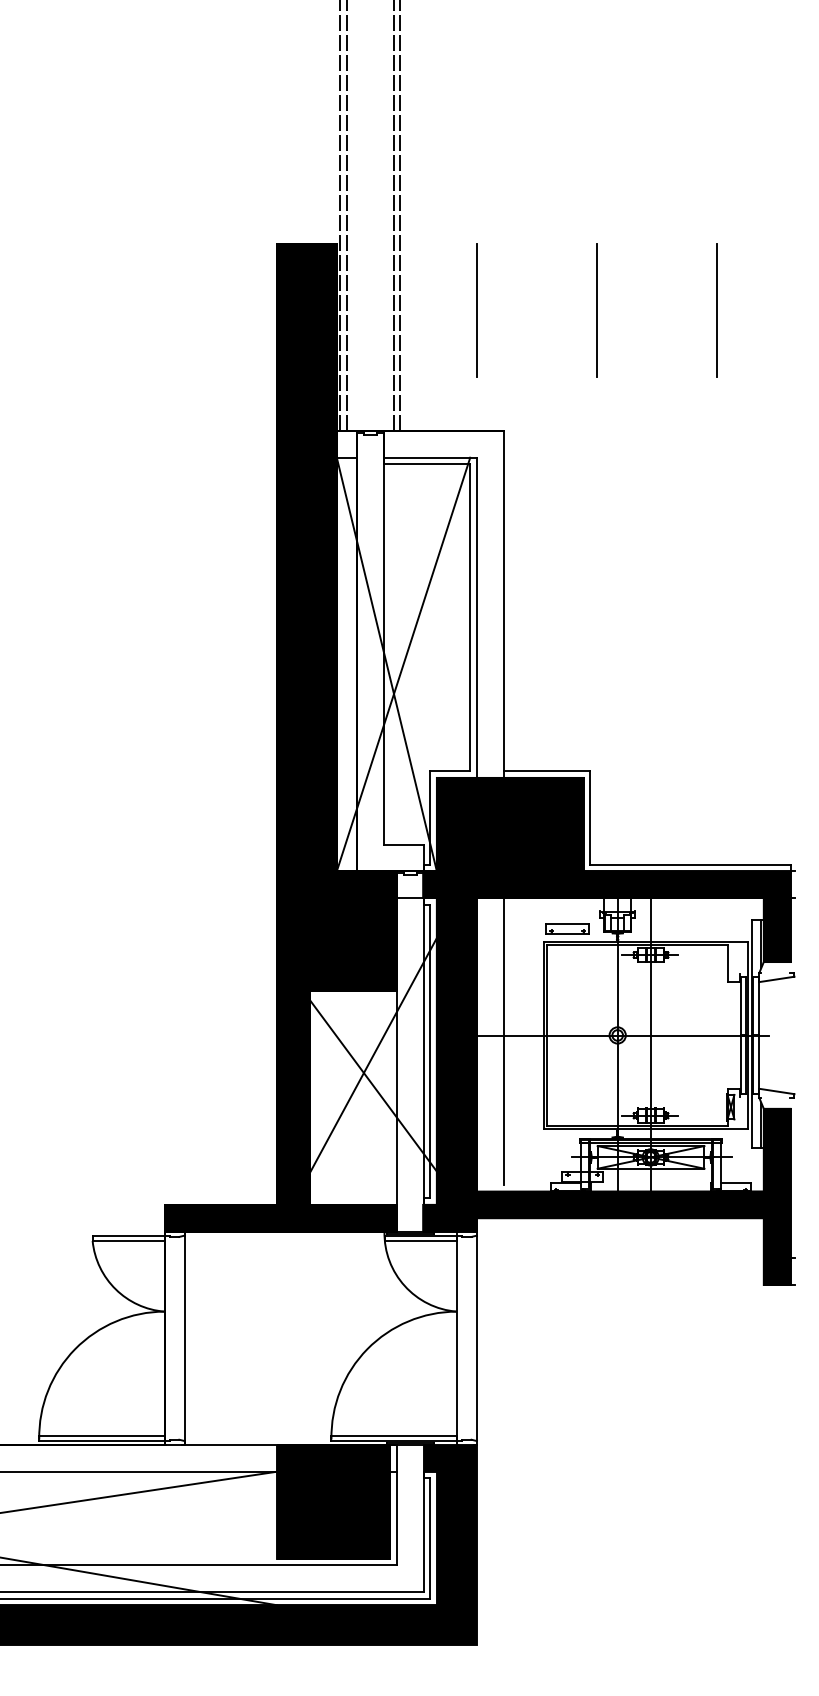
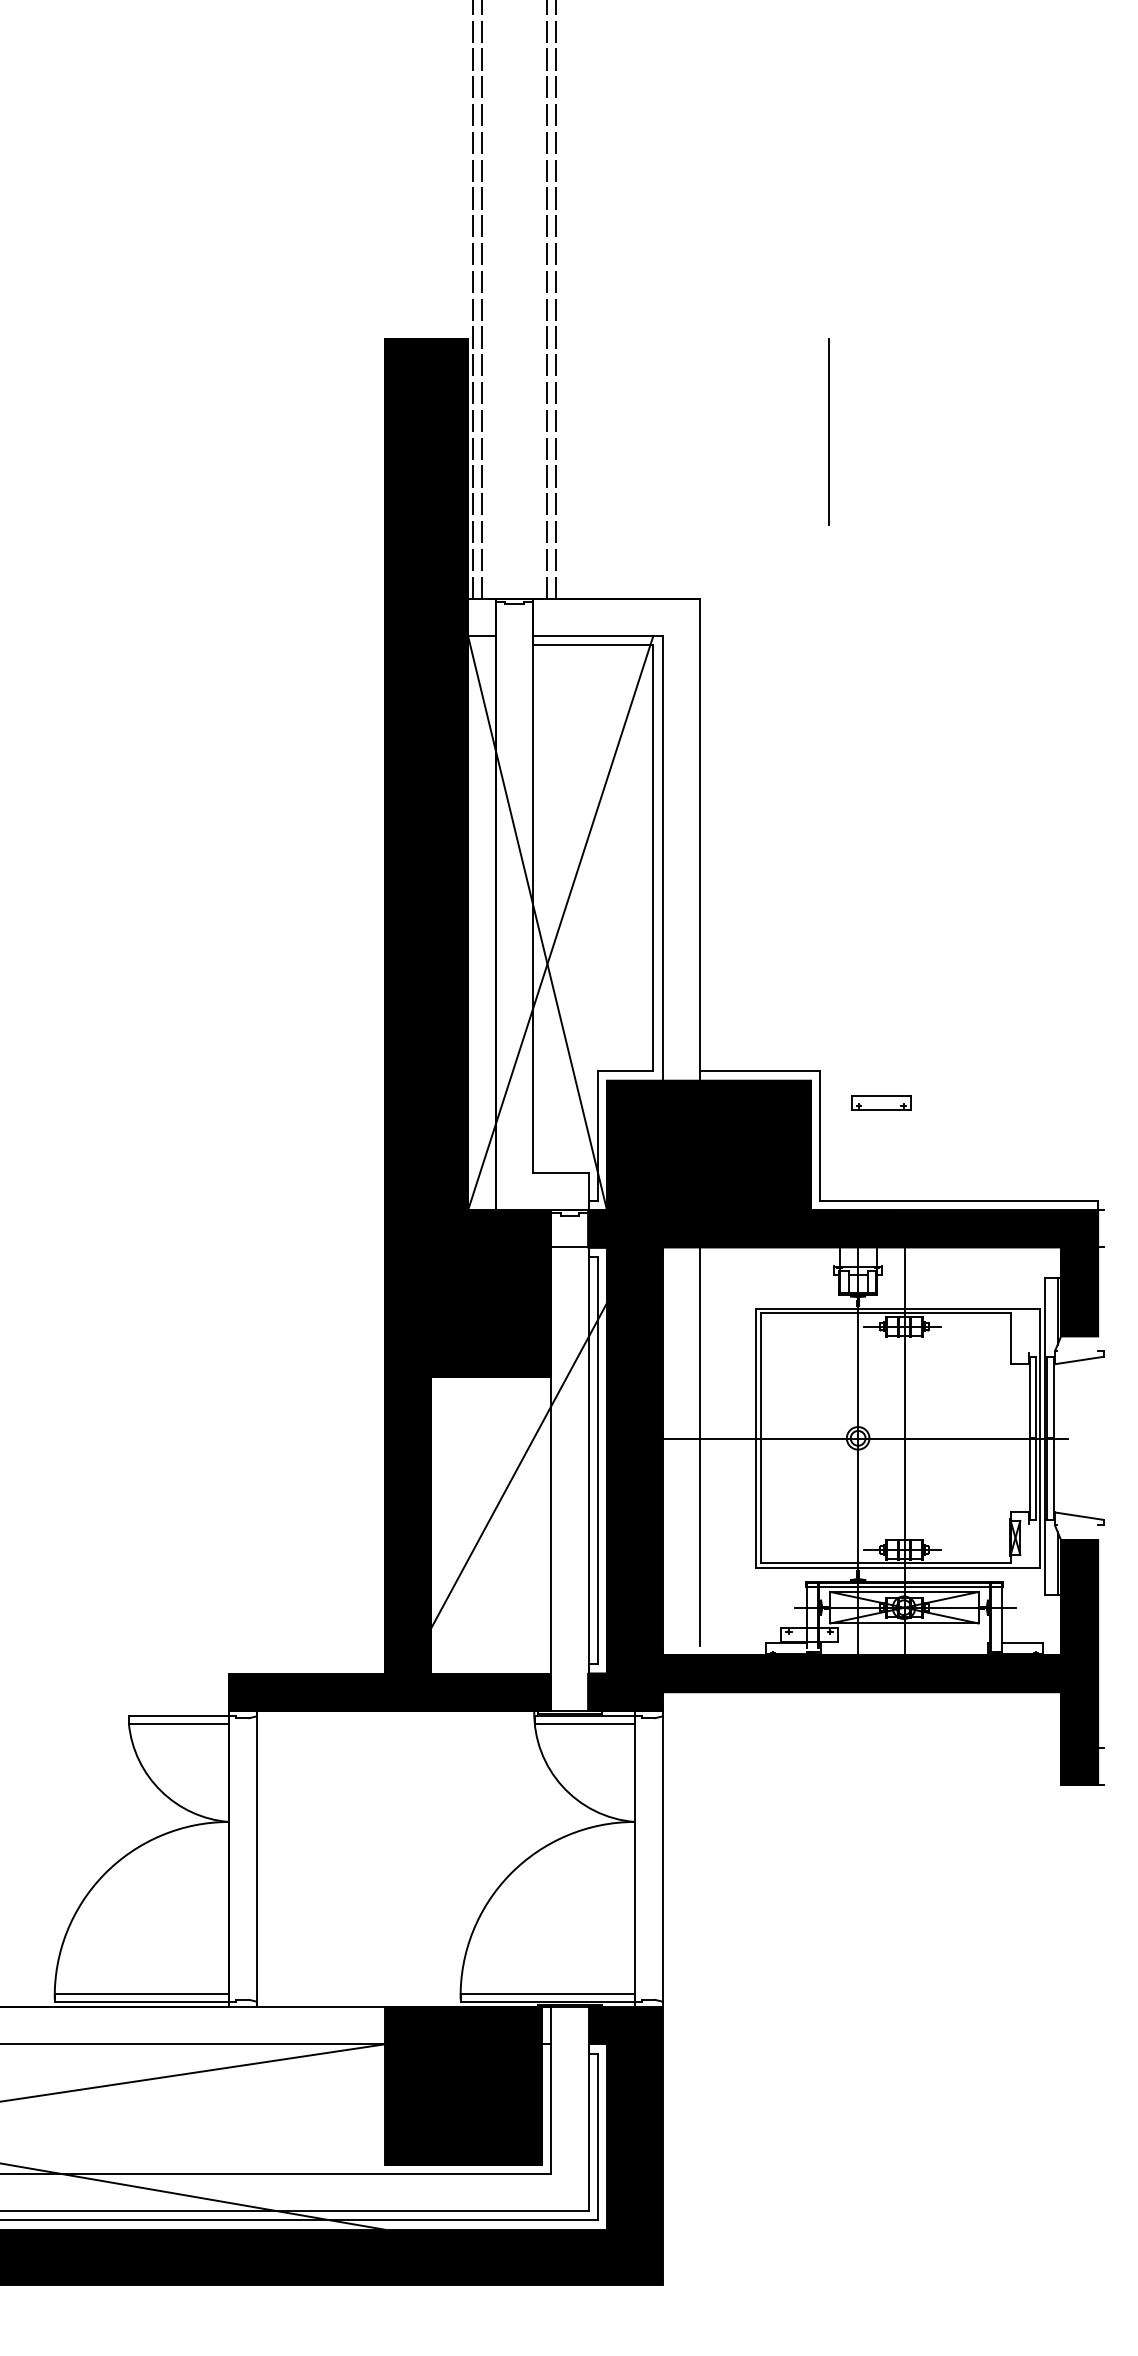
line: (476, 310) -> (662, 431), removed
line: (717, 310) -> (996, 431), removed
part: (567, 929) -> (881, 1102), moved
line: (373, 1085) -> (518, 1508), removed

